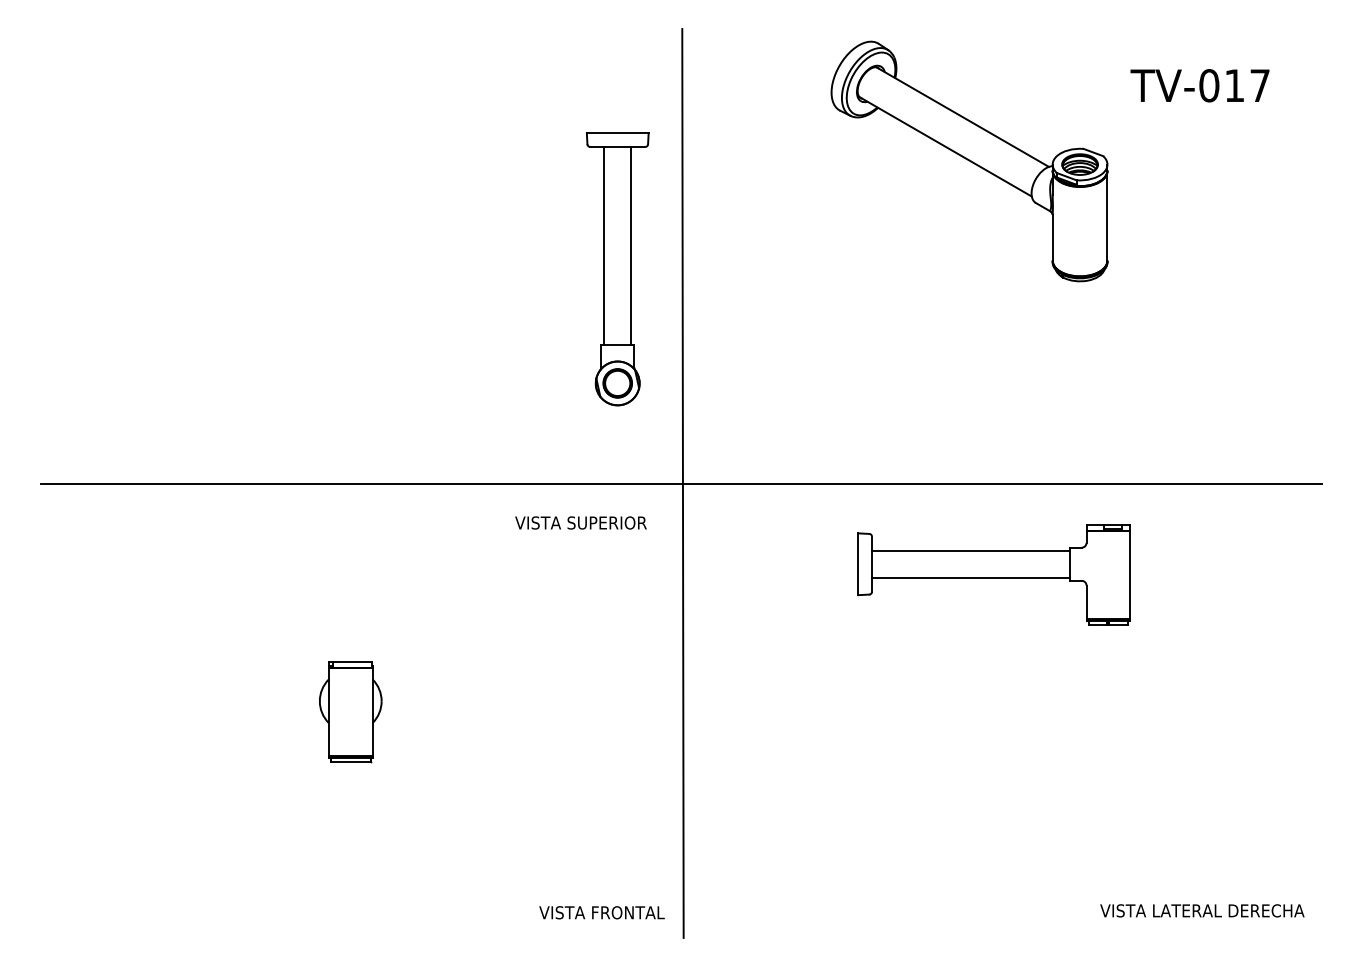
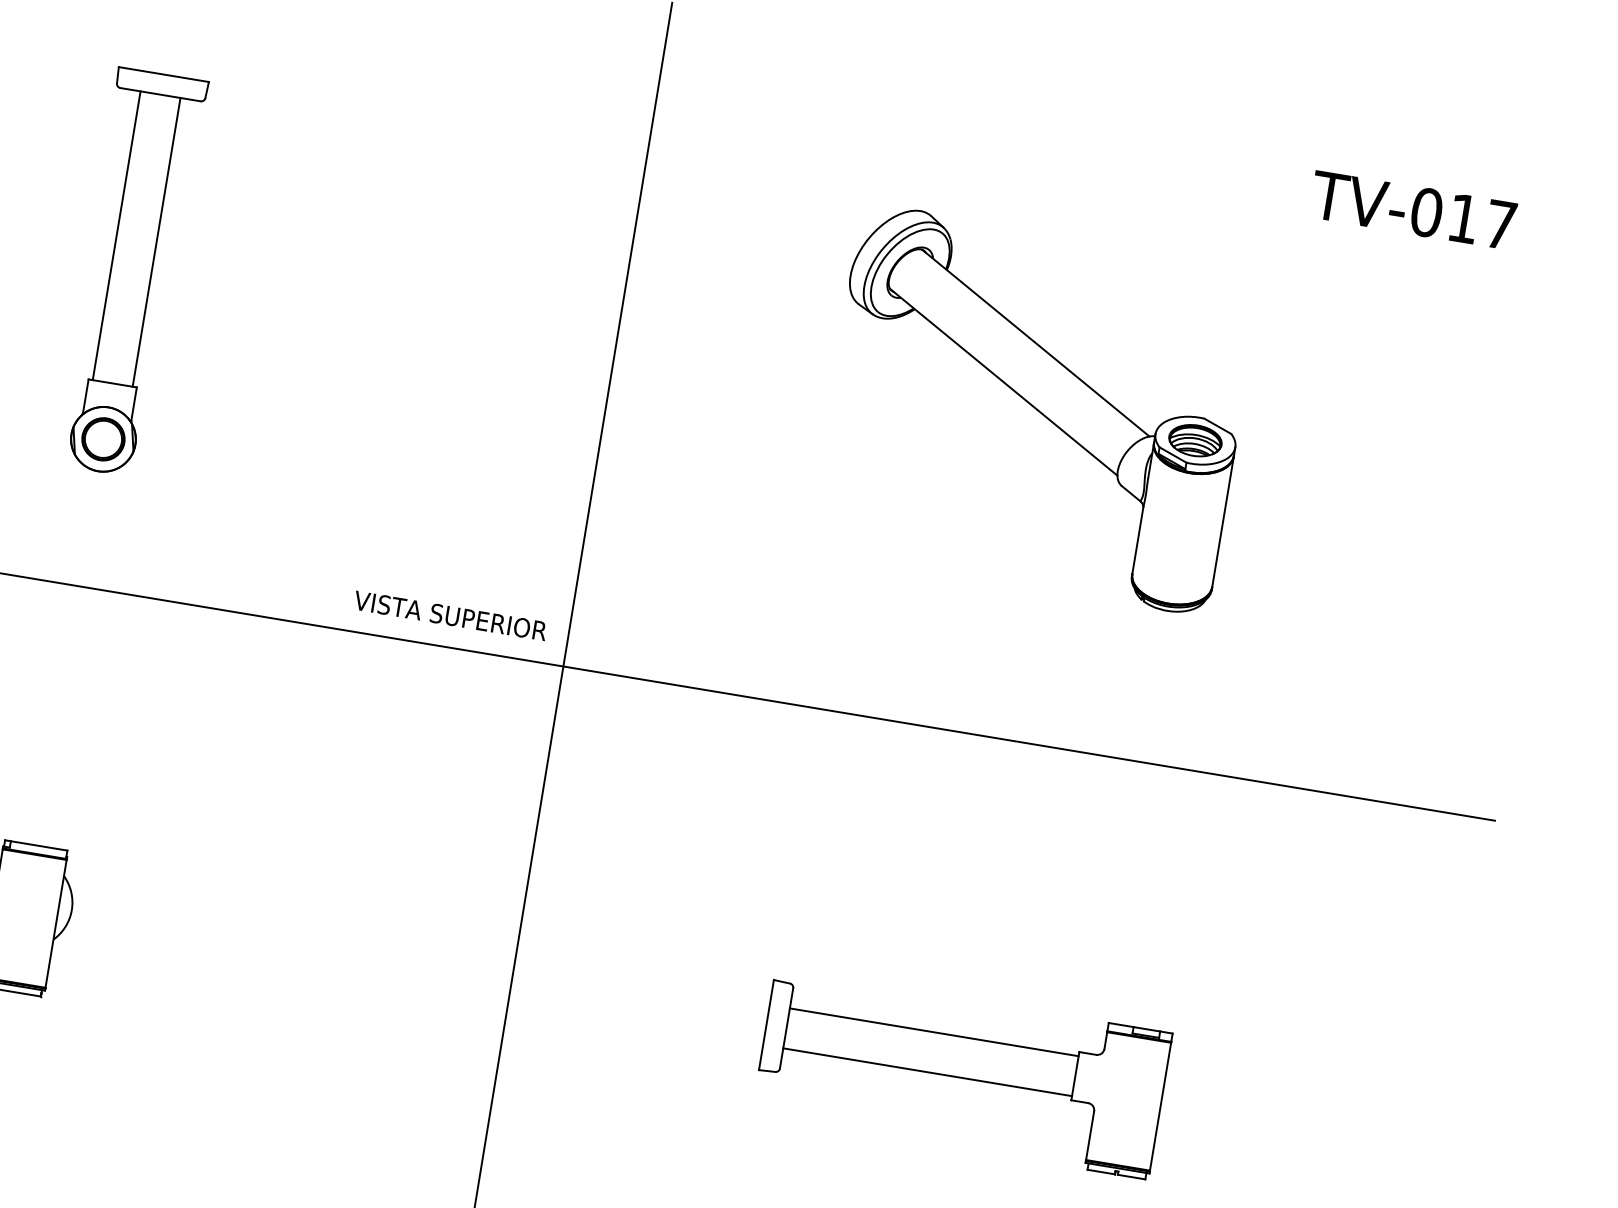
part: (969, 161) -> (1035, 409), moved
part: (617, 269) -> (130, 273), moved
text: (580, 522) -> (449, 615), moved
part: (993, 574) -> (961, 1072), moved

